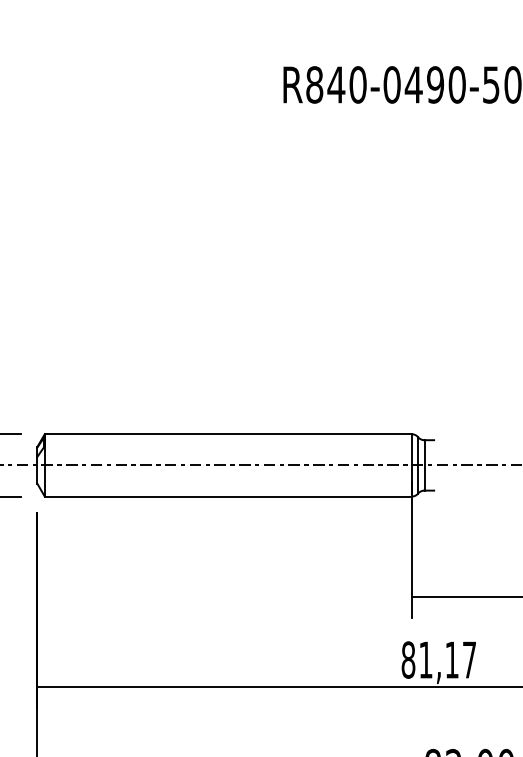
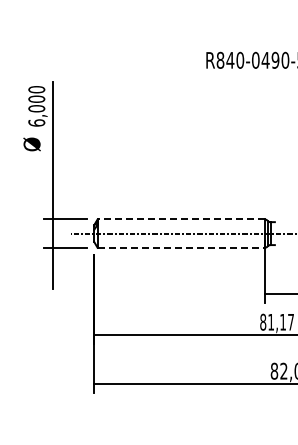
line: (228, 434) -> (181, 219), solid -> dashed
line: (228, 495) -> (181, 247), solid -> dashed

